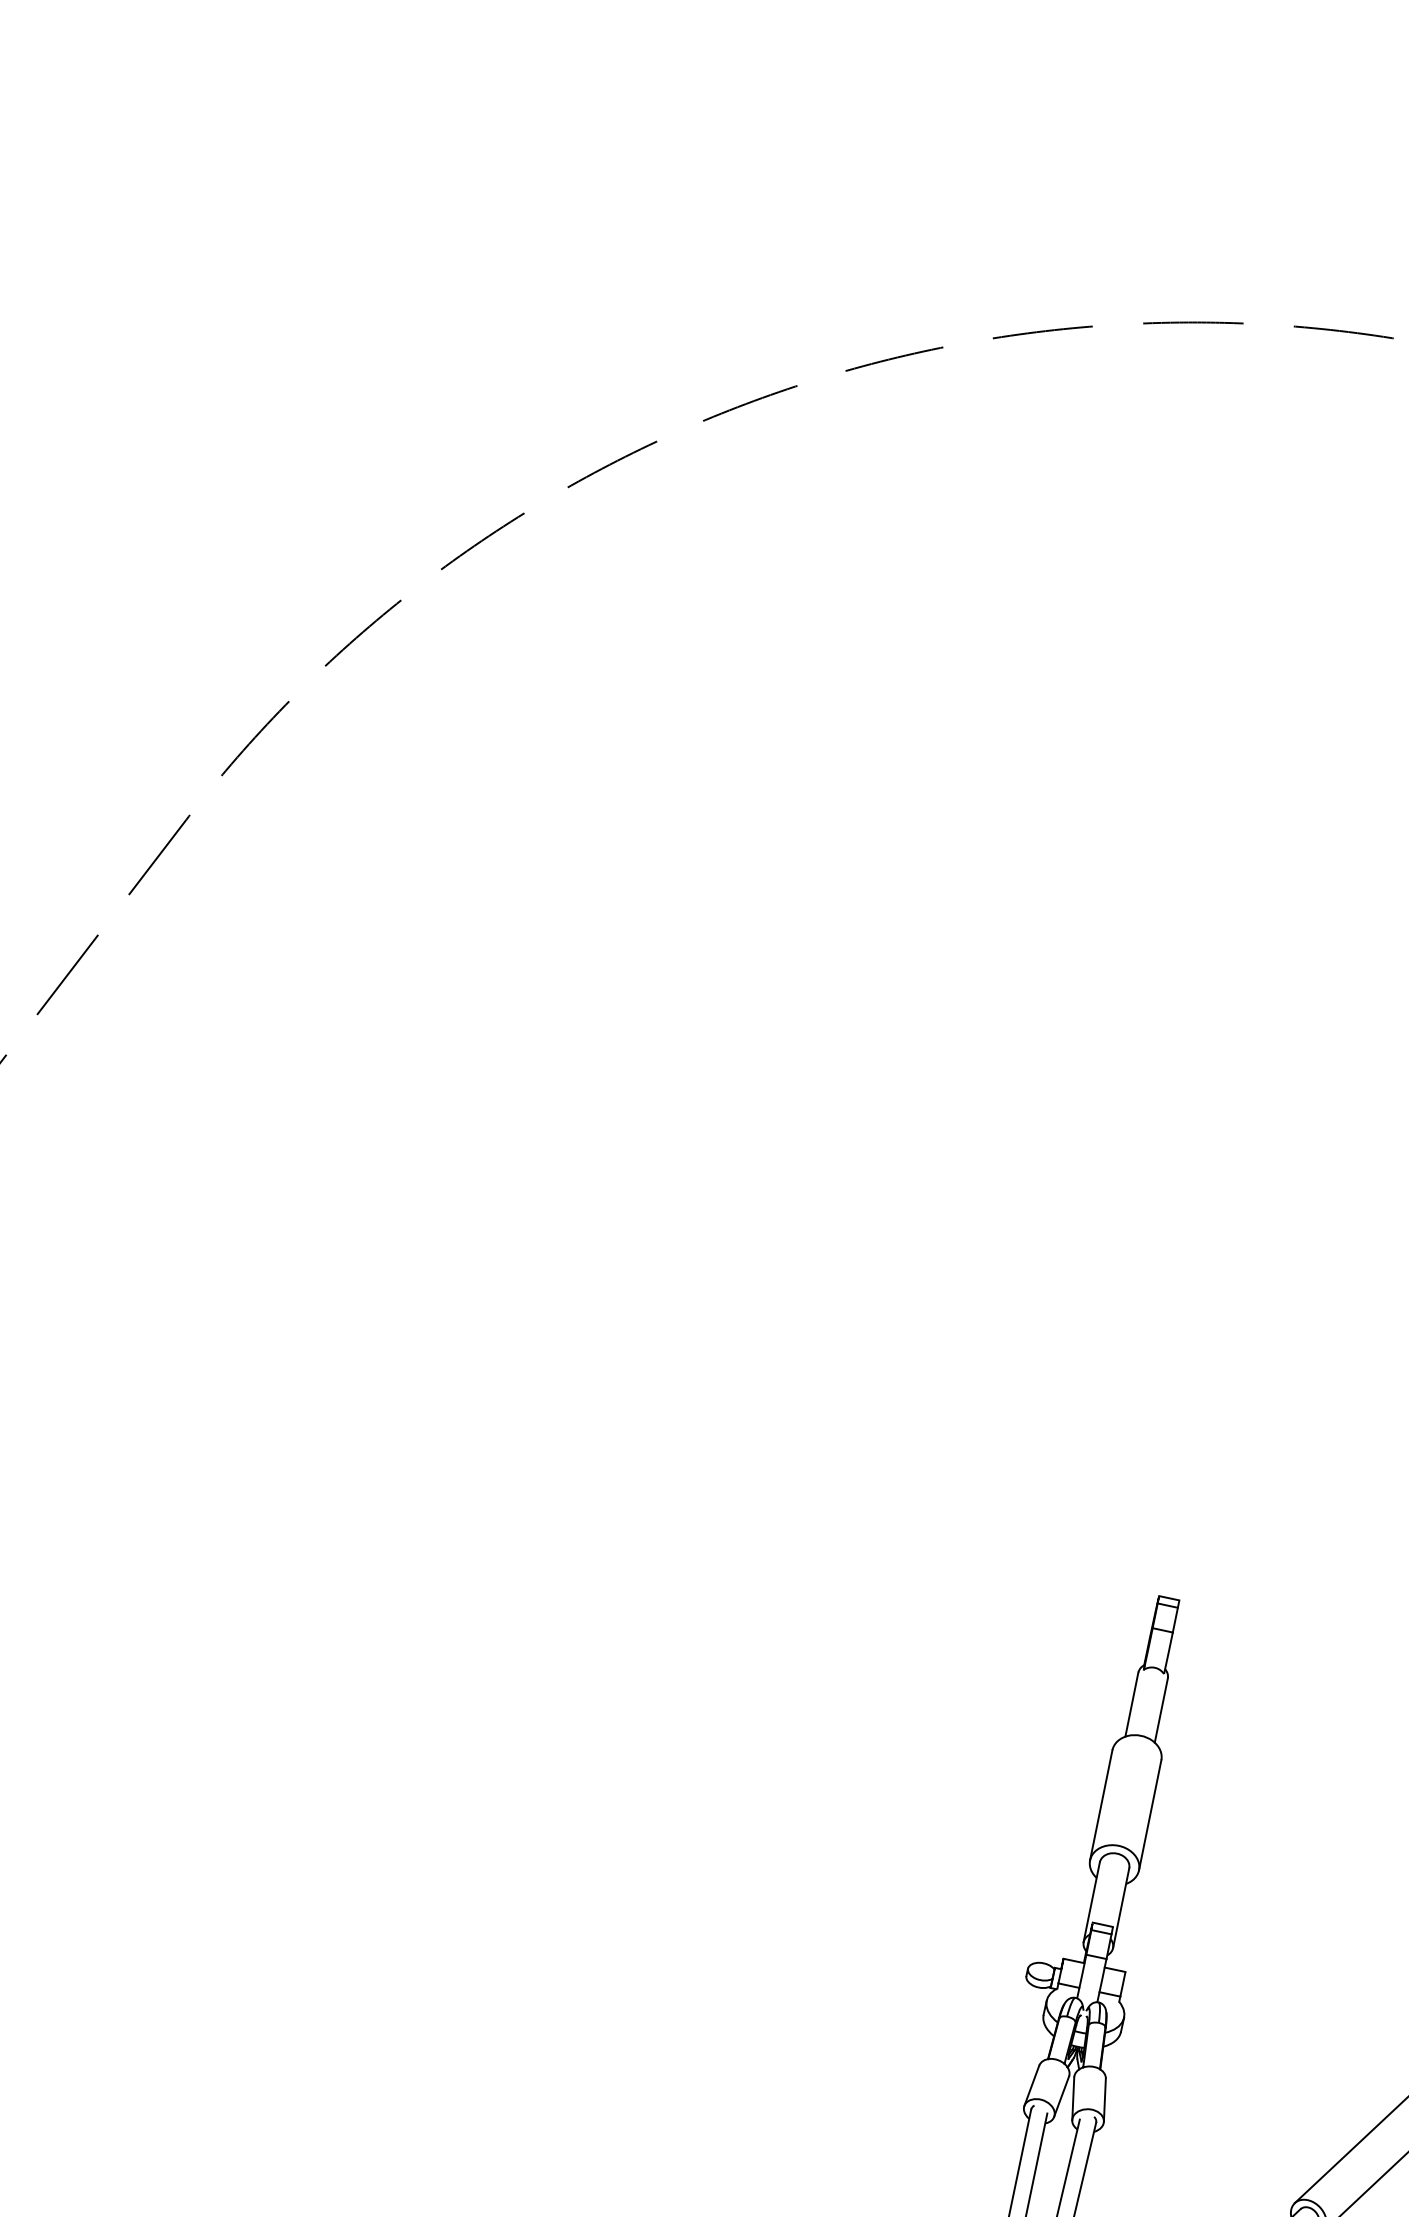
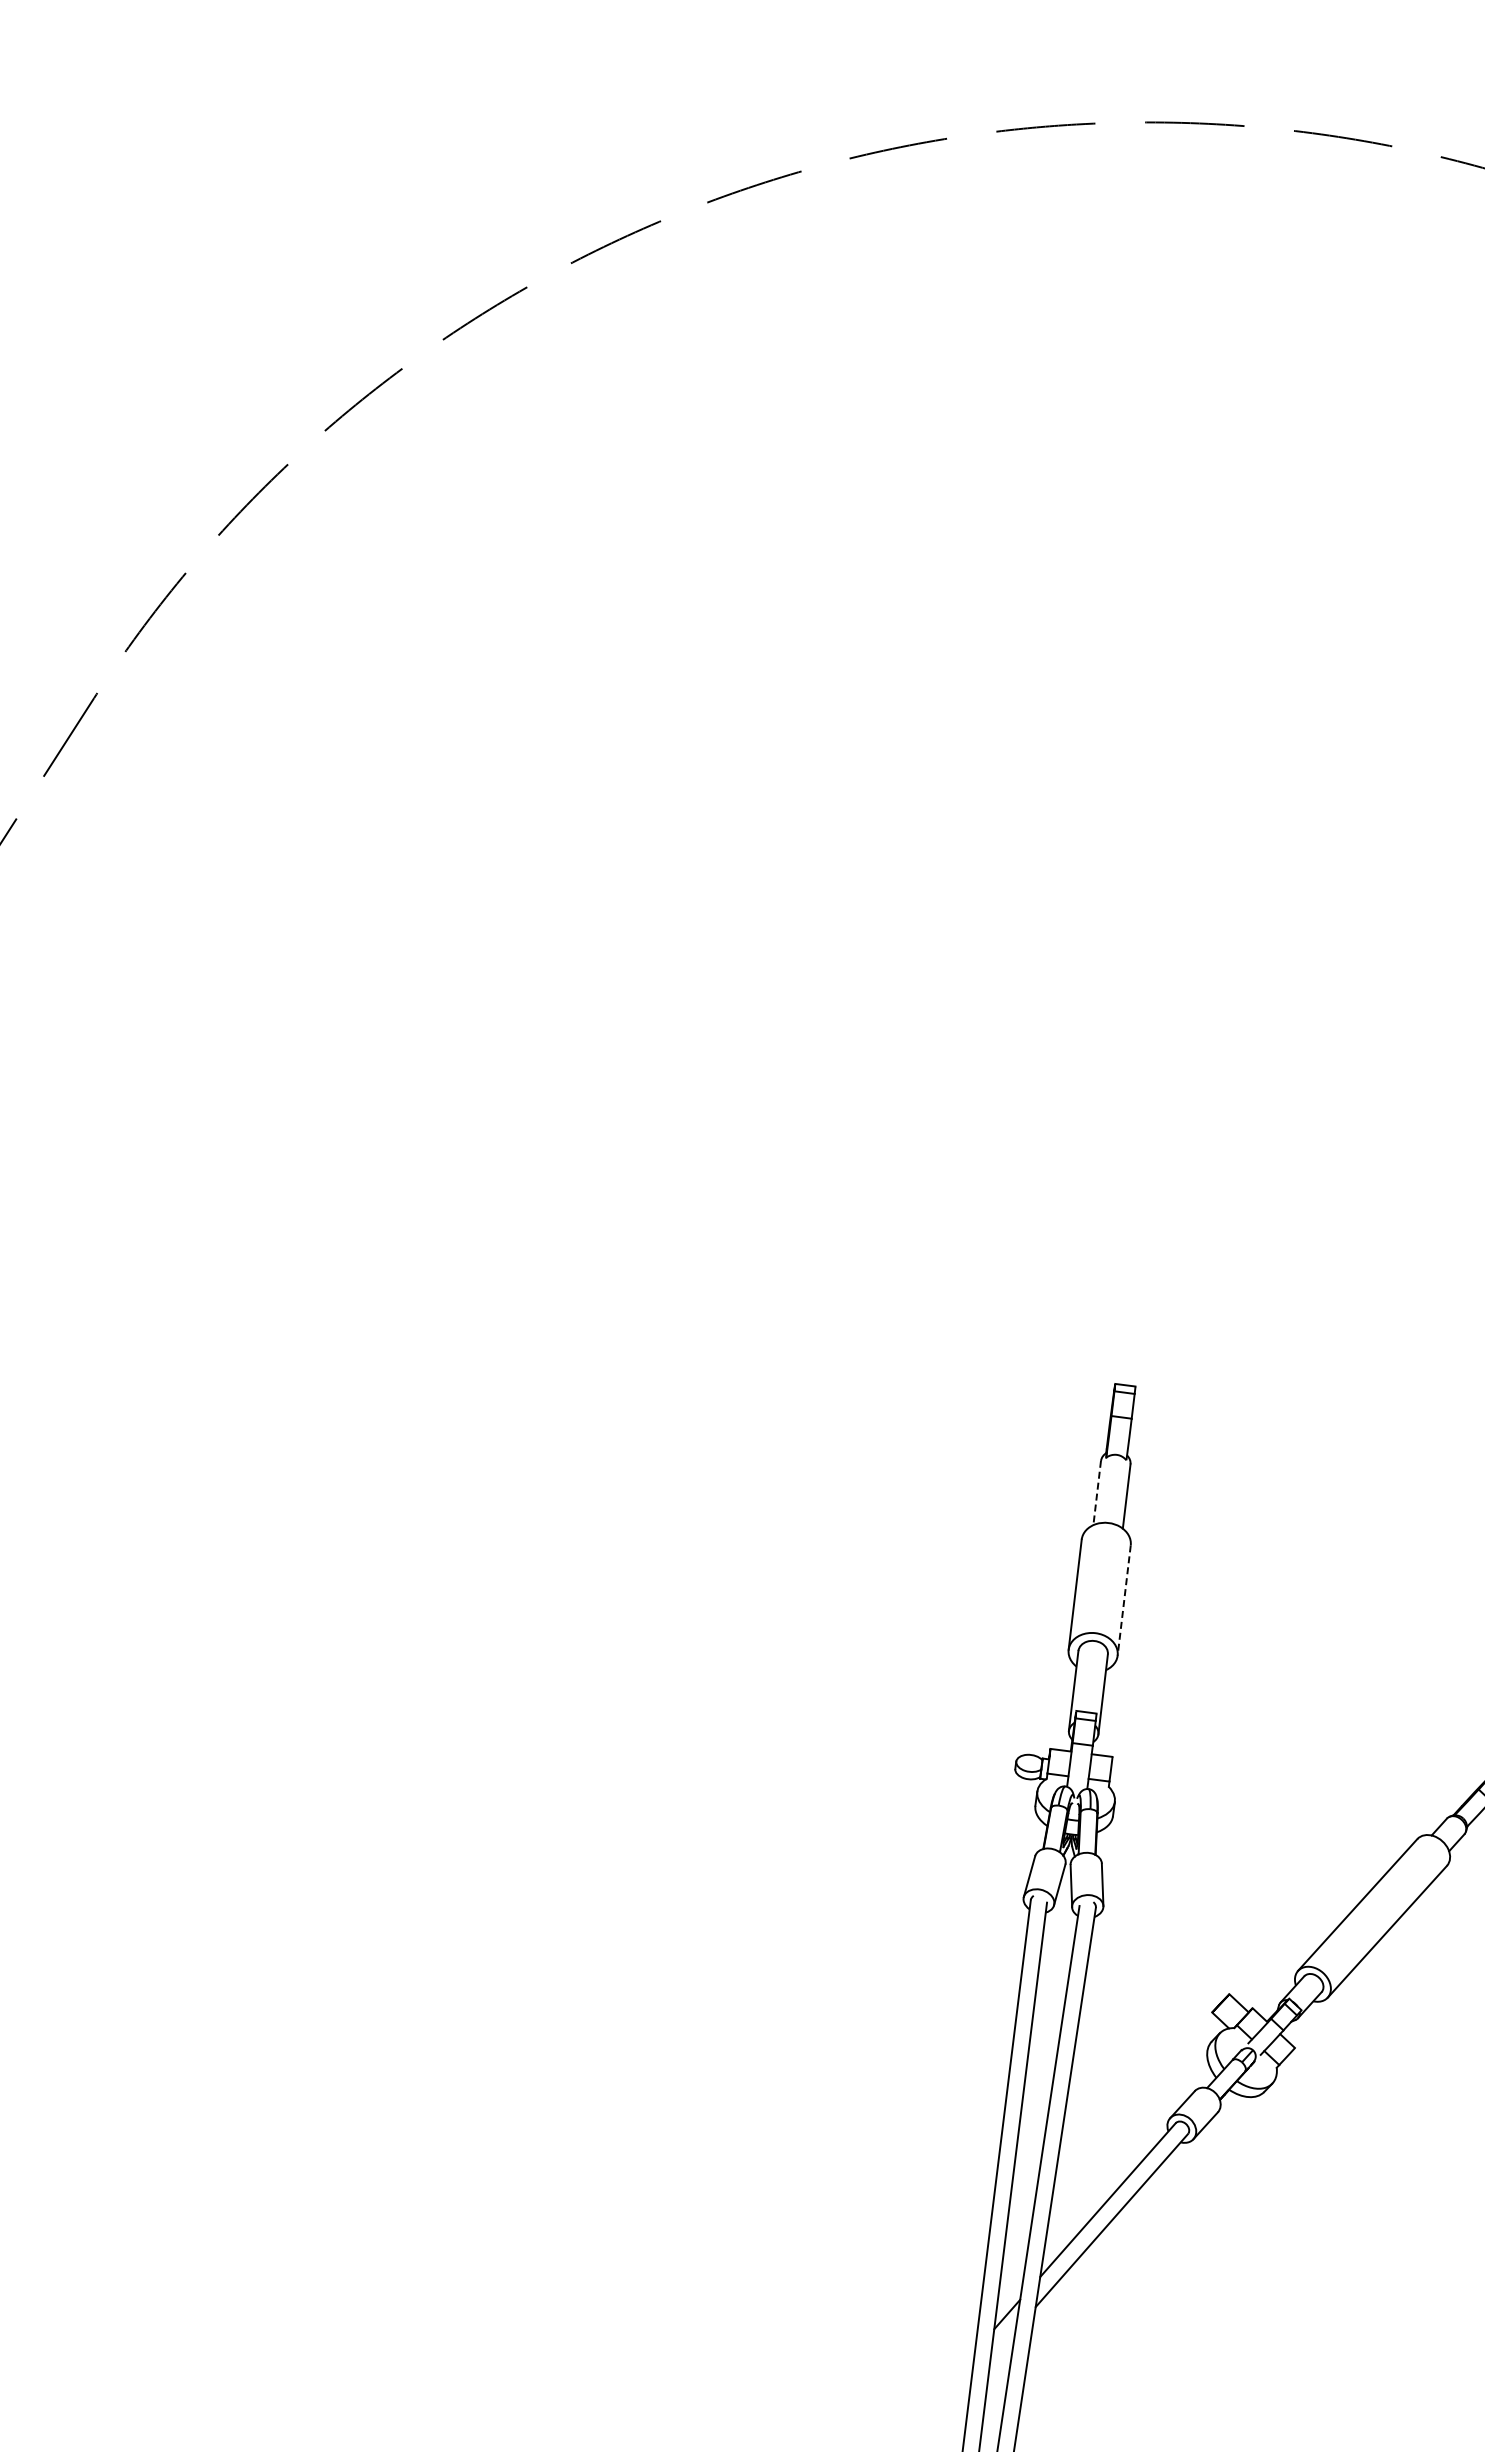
line: (1132, 1705) -> (1097, 1493), solid -> dashed
line: (1150, 1816) -> (1124, 1601), solid -> dashed

